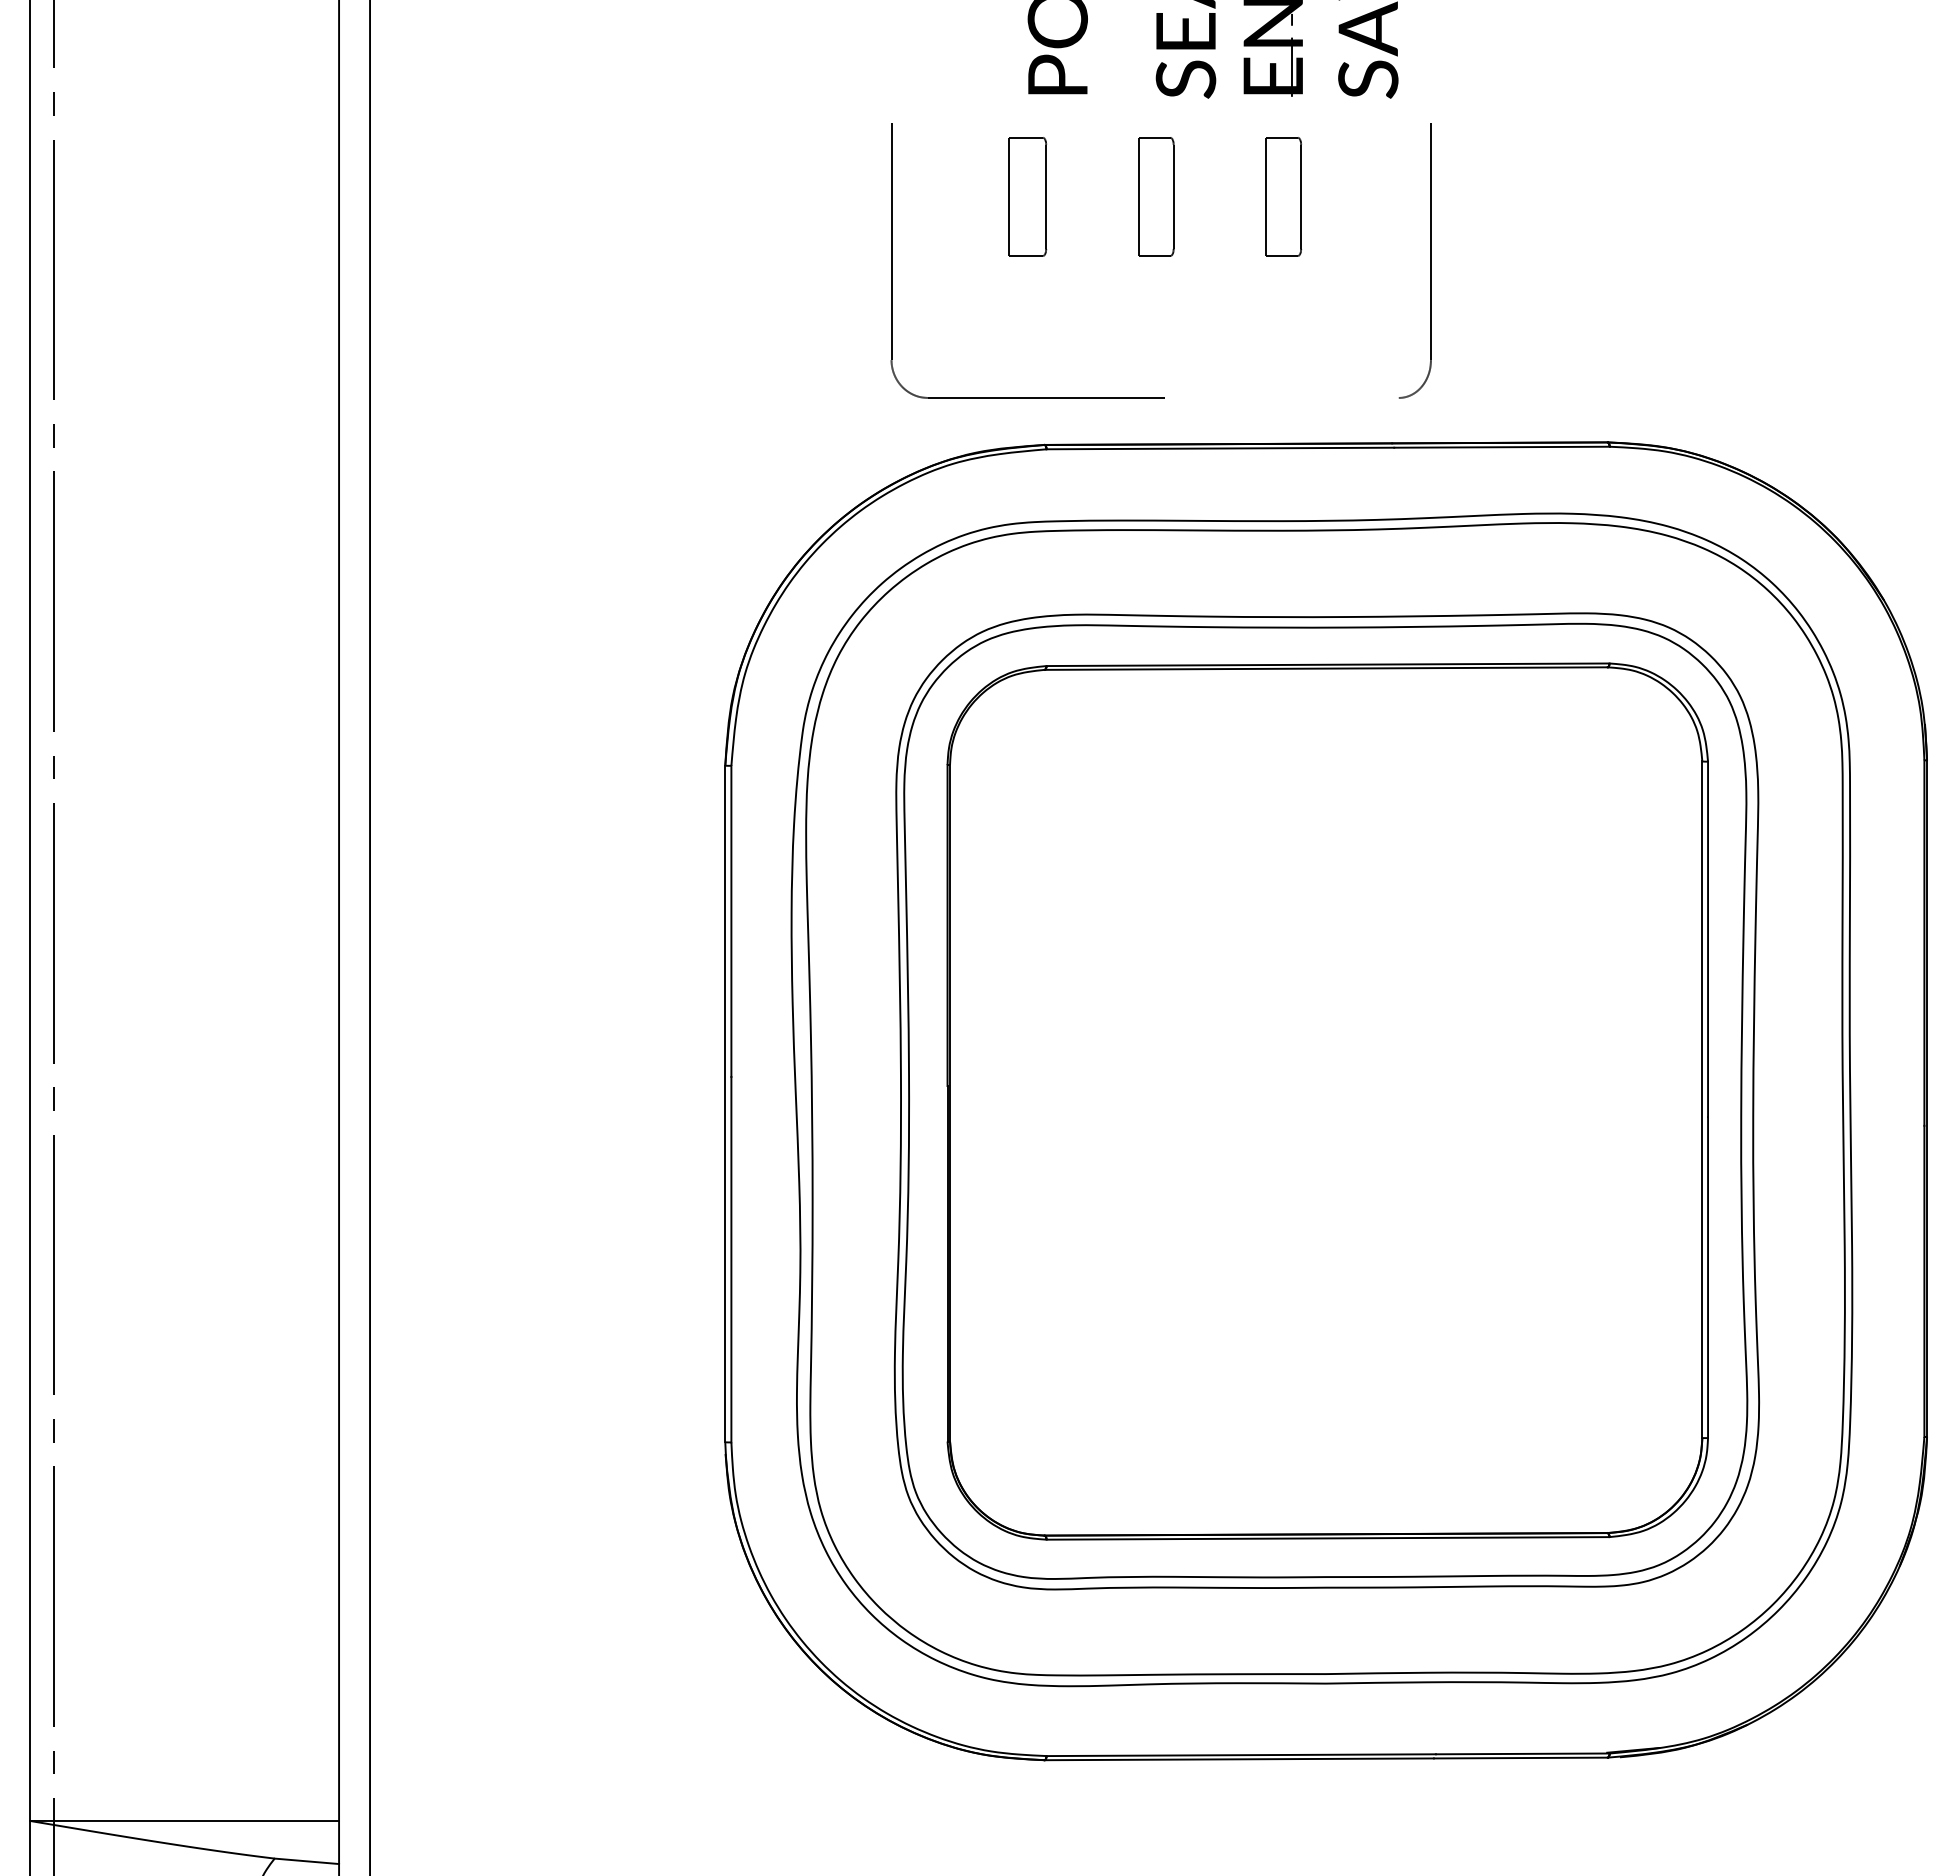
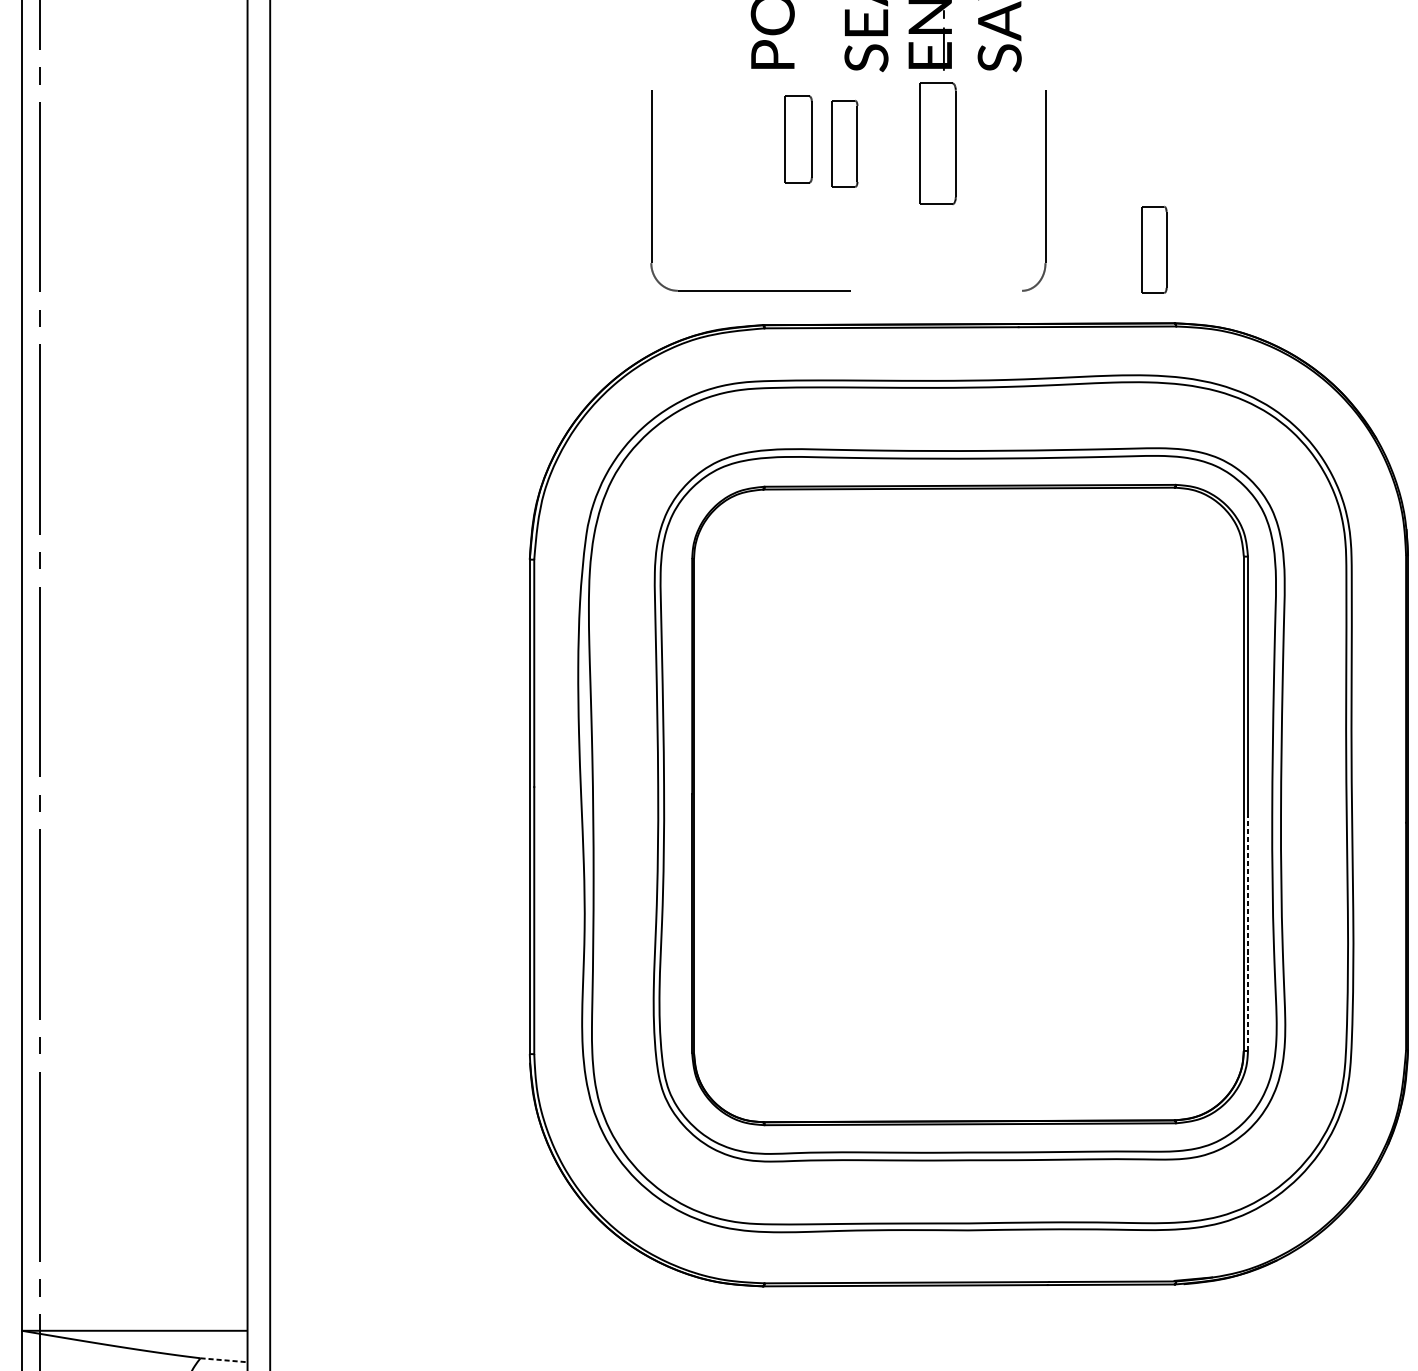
part: (1027, 196) -> (798, 139), moved
part: (1283, 196) -> (937, 143), size x1.4
part: (1579, 341) -> (1154, 249), added
line: (1708, 1277) -> (1248, 933), solid -> dashed
line: (307, 1861) -> (224, 1360), solid -> dashed

